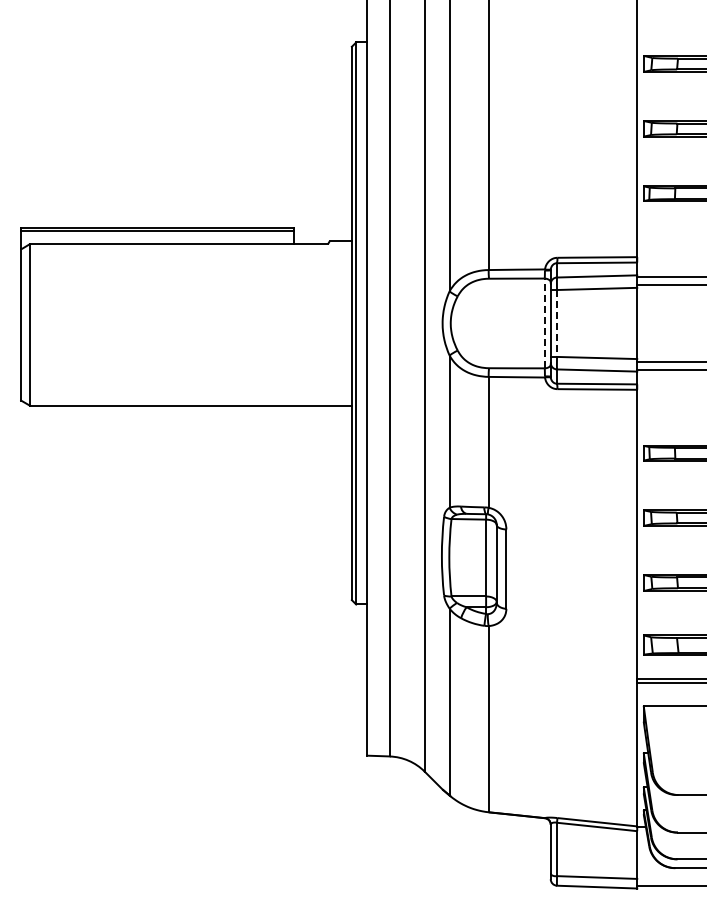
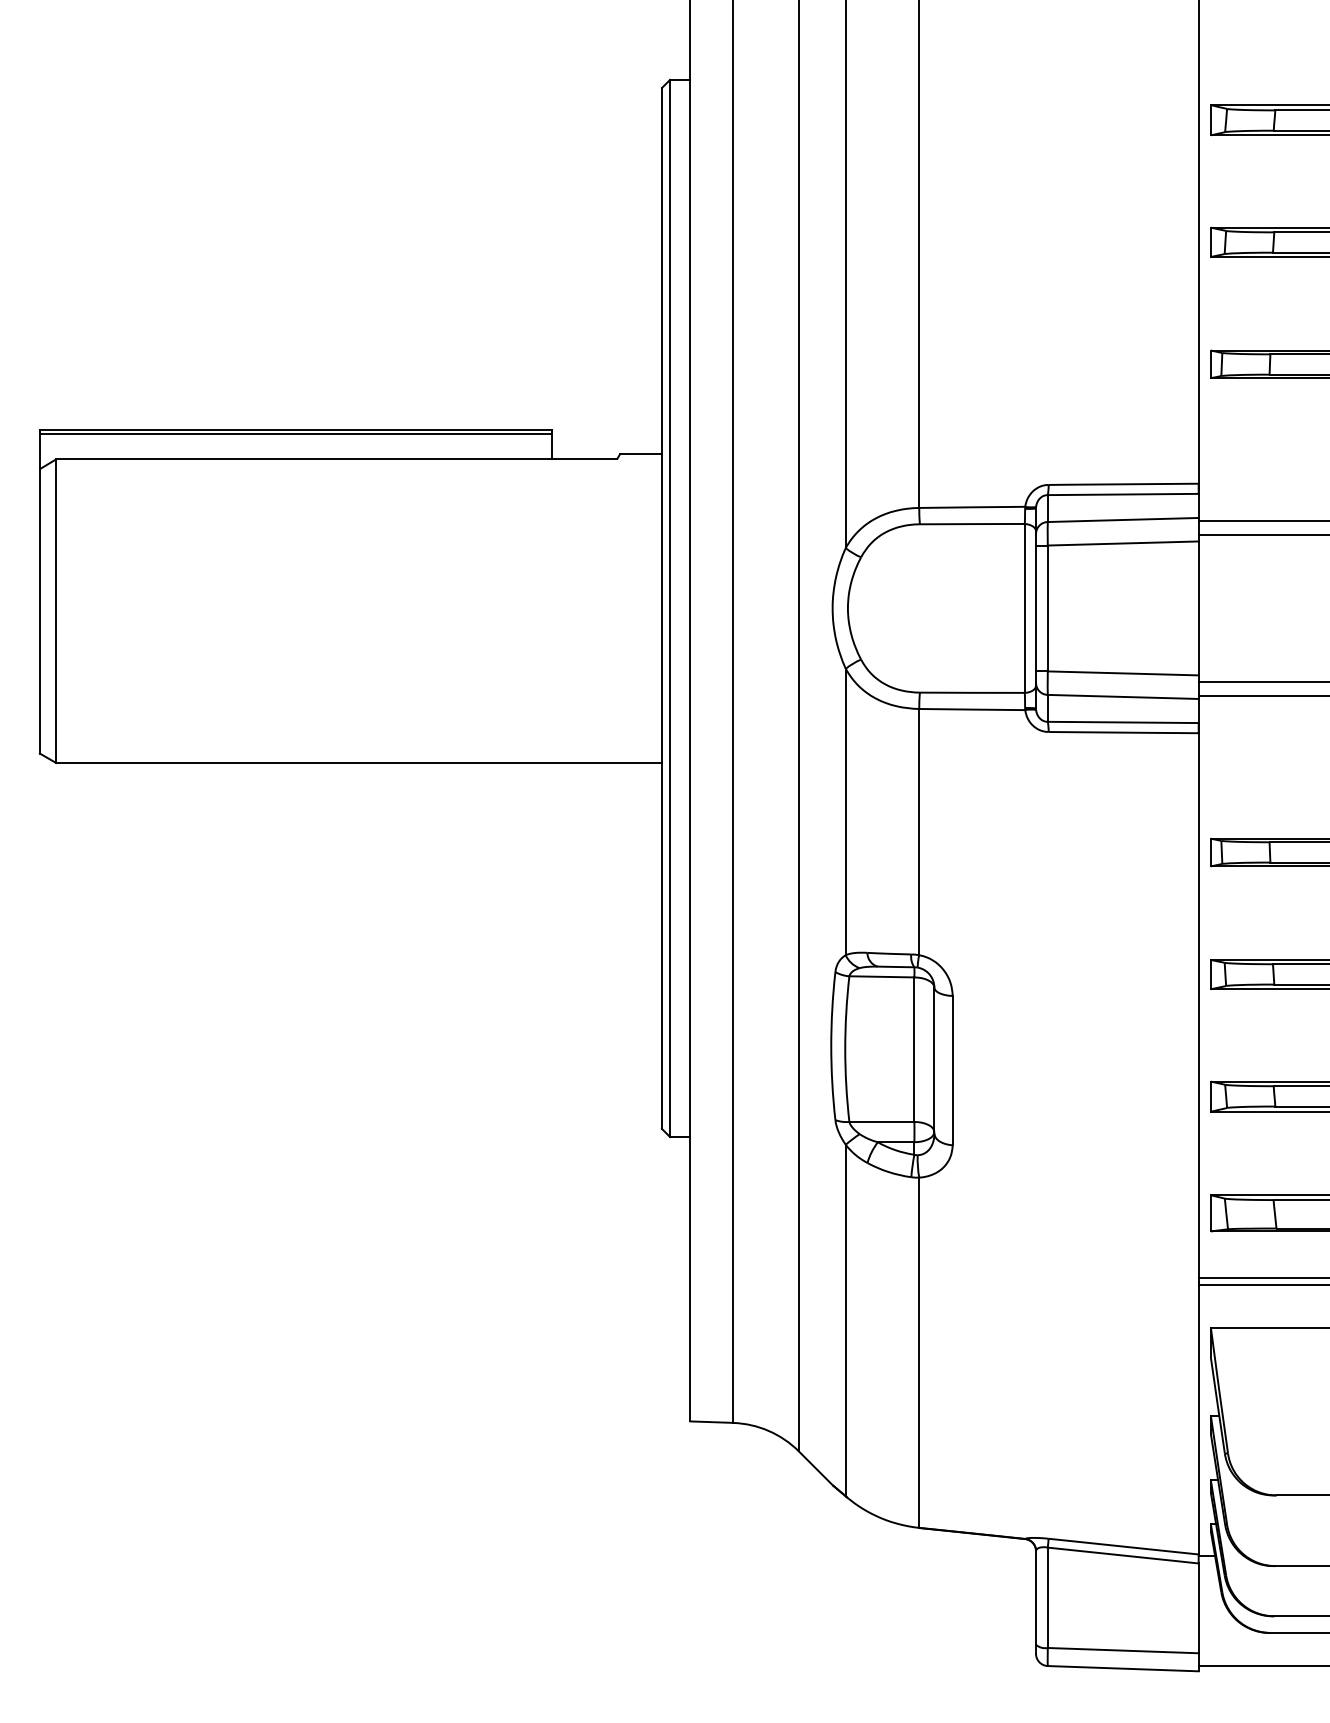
line: (544, 323) -> (1024, 608), dashed -> solid
line: (557, 323) -> (1048, 608), dashed -> solid

